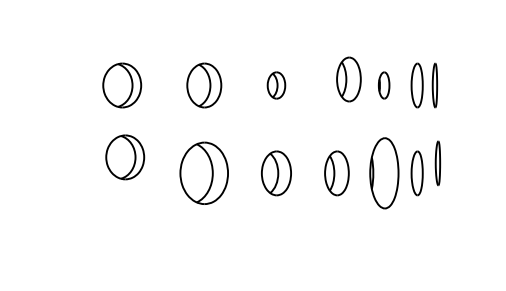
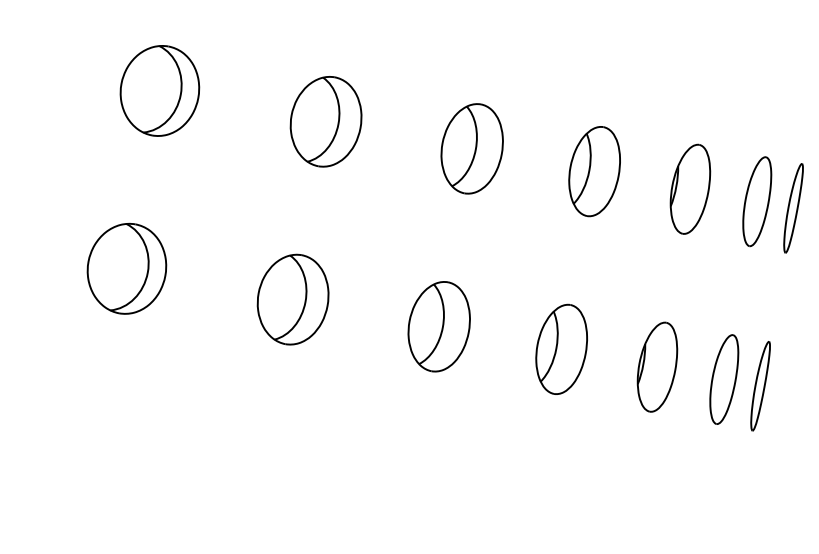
part: (348, 79) -> (593, 171), moved
part: (276, 85) -> (472, 148), size x1.67
part: (383, 85) -> (688, 188), size x1.67
part: (125, 157) -> (127, 269), moved
part: (437, 162) -> (759, 384), moved
part: (204, 173) -> (293, 299), size x0.71
part: (383, 173) -> (655, 367), size x0.62

